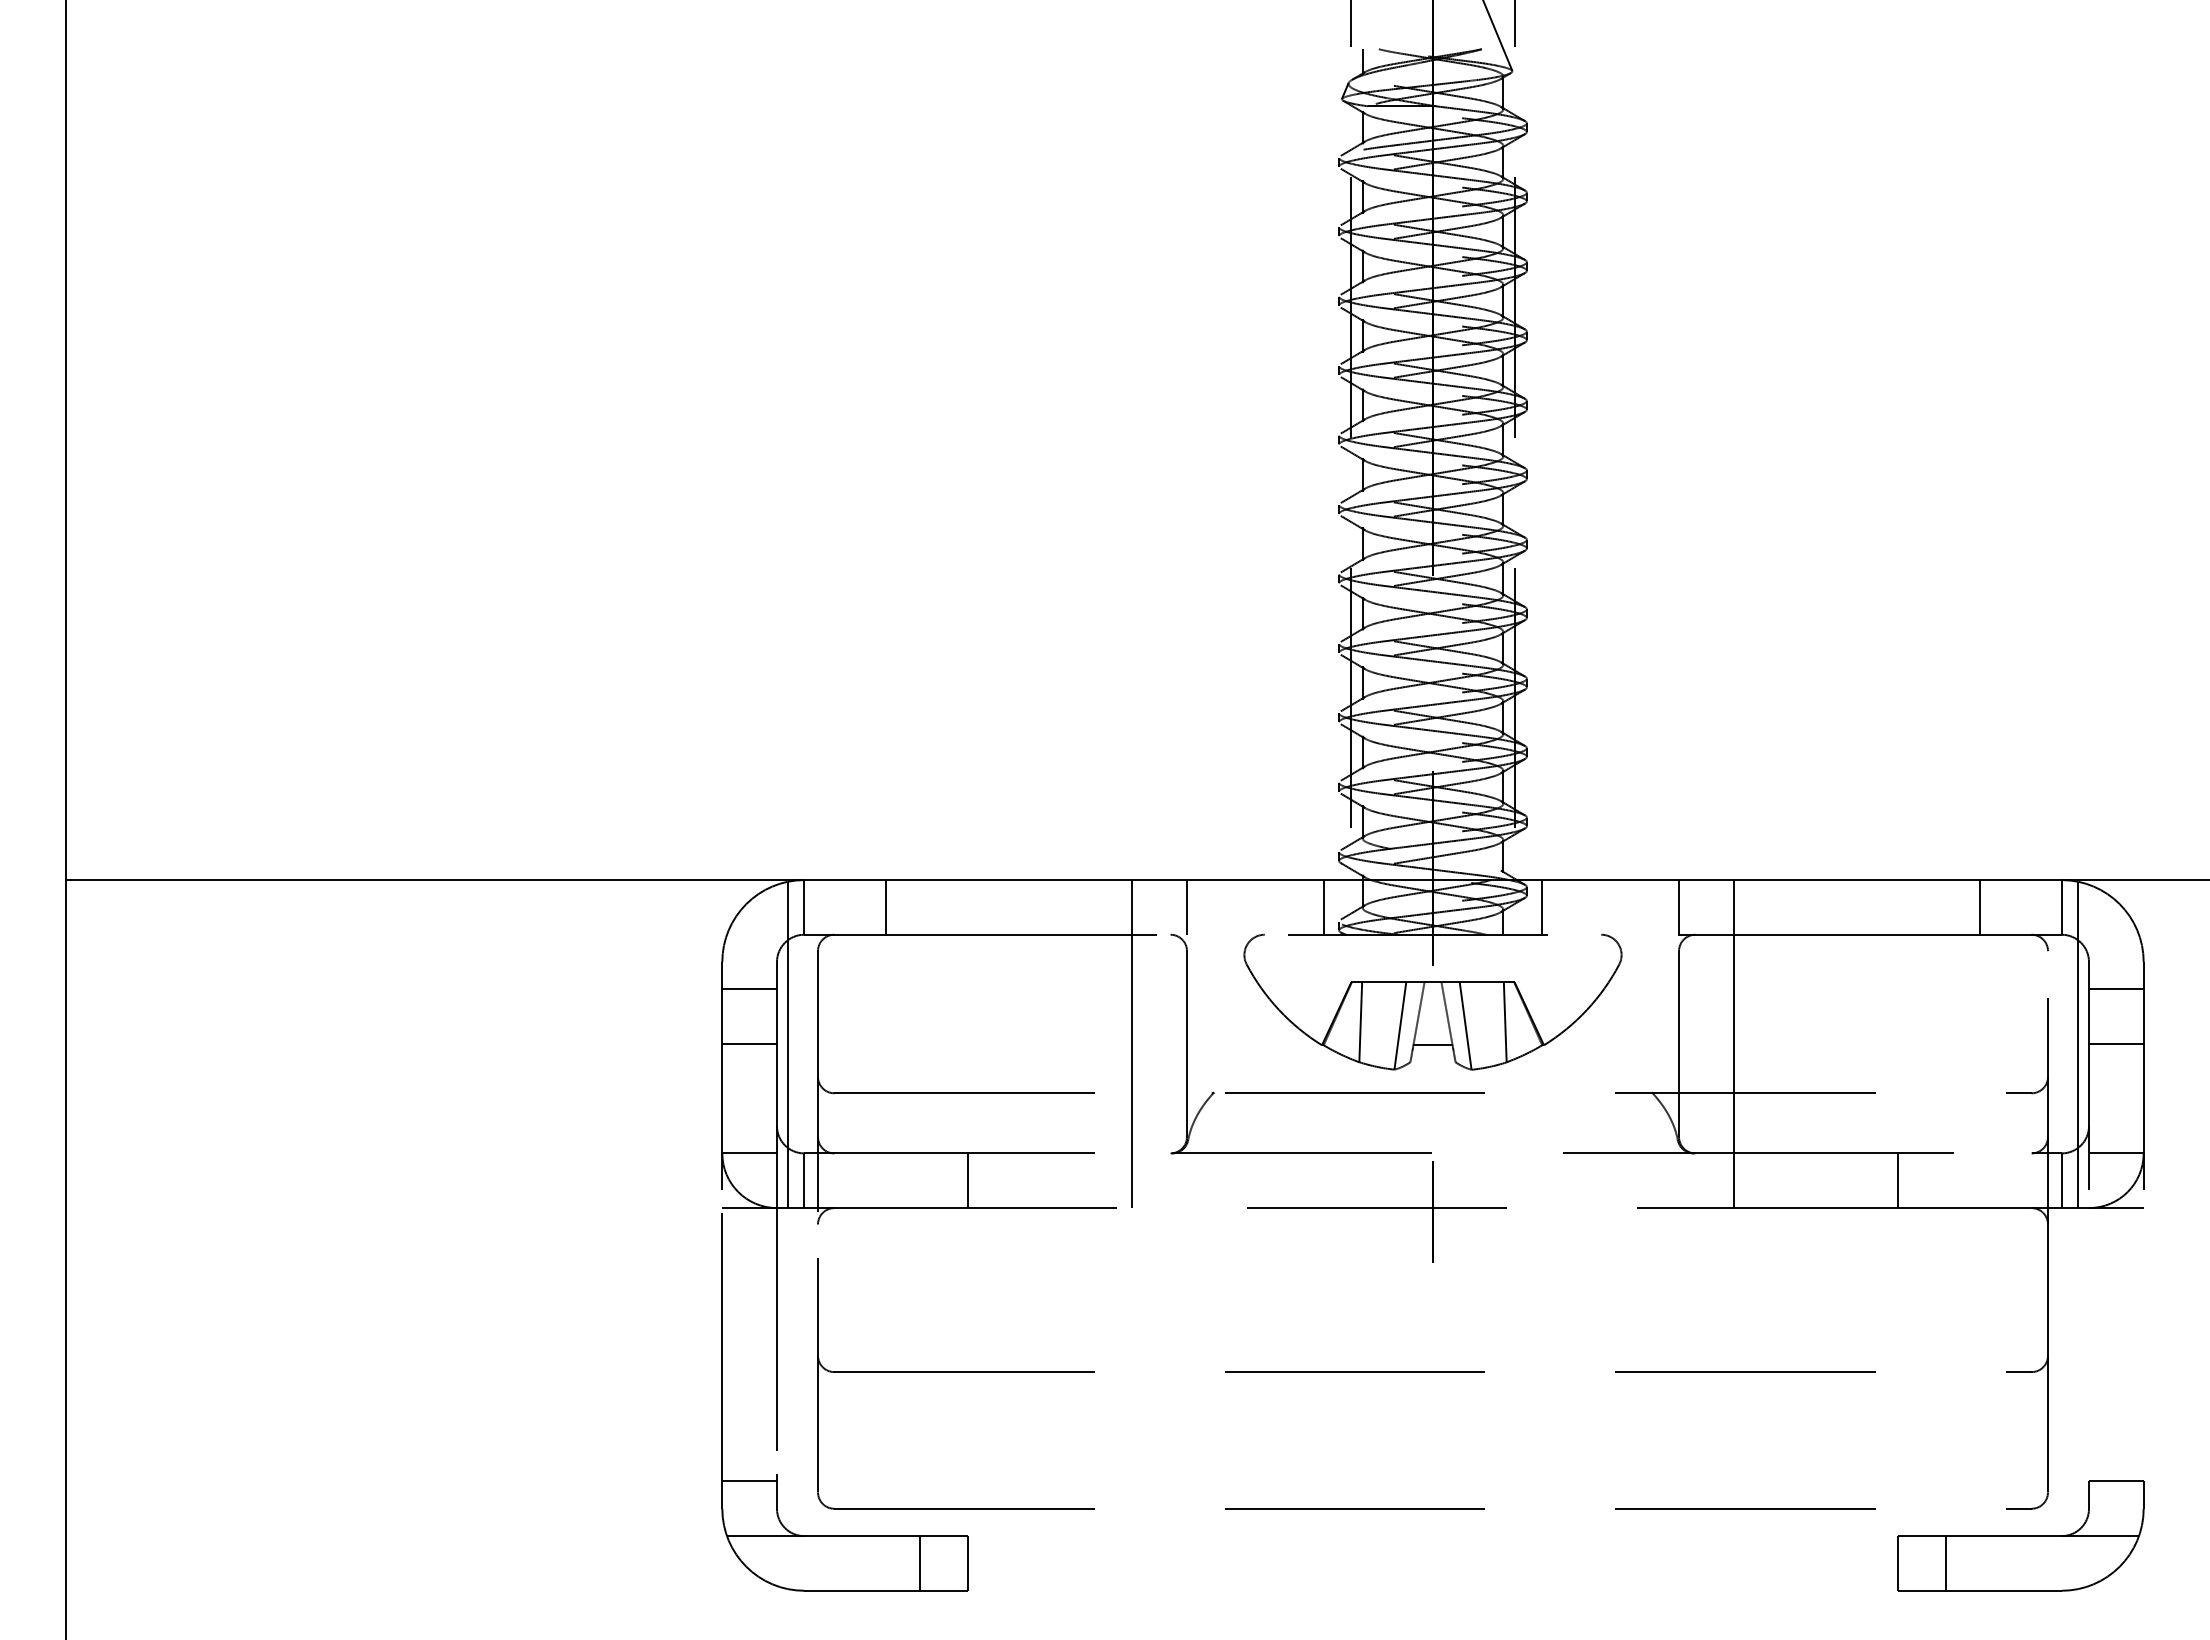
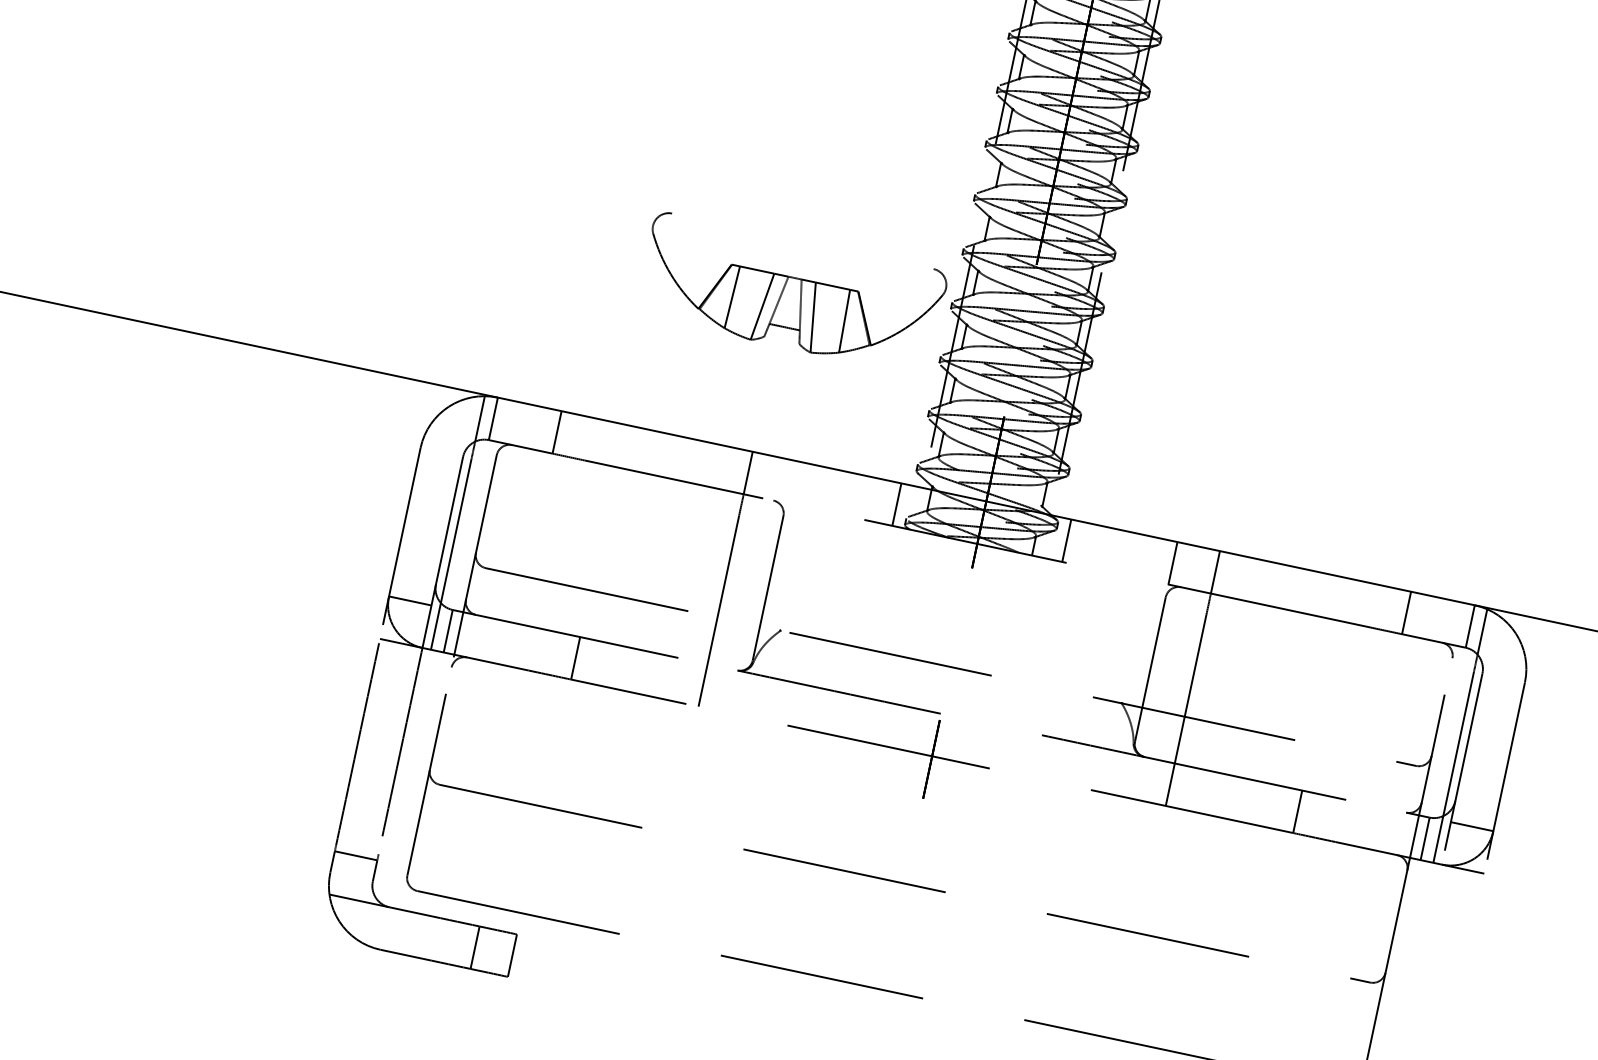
line: (1187, 907) -> (791, 482), removed
line: (749, 989) -> (437, 473), removed
line: (2116, 989) -> (1499, 699), removed
part: (1432, 1001) -> (791, 293), moved
line: (749, 1044) -> (428, 516), removed
line: (2116, 1044) -> (1490, 742), removed

